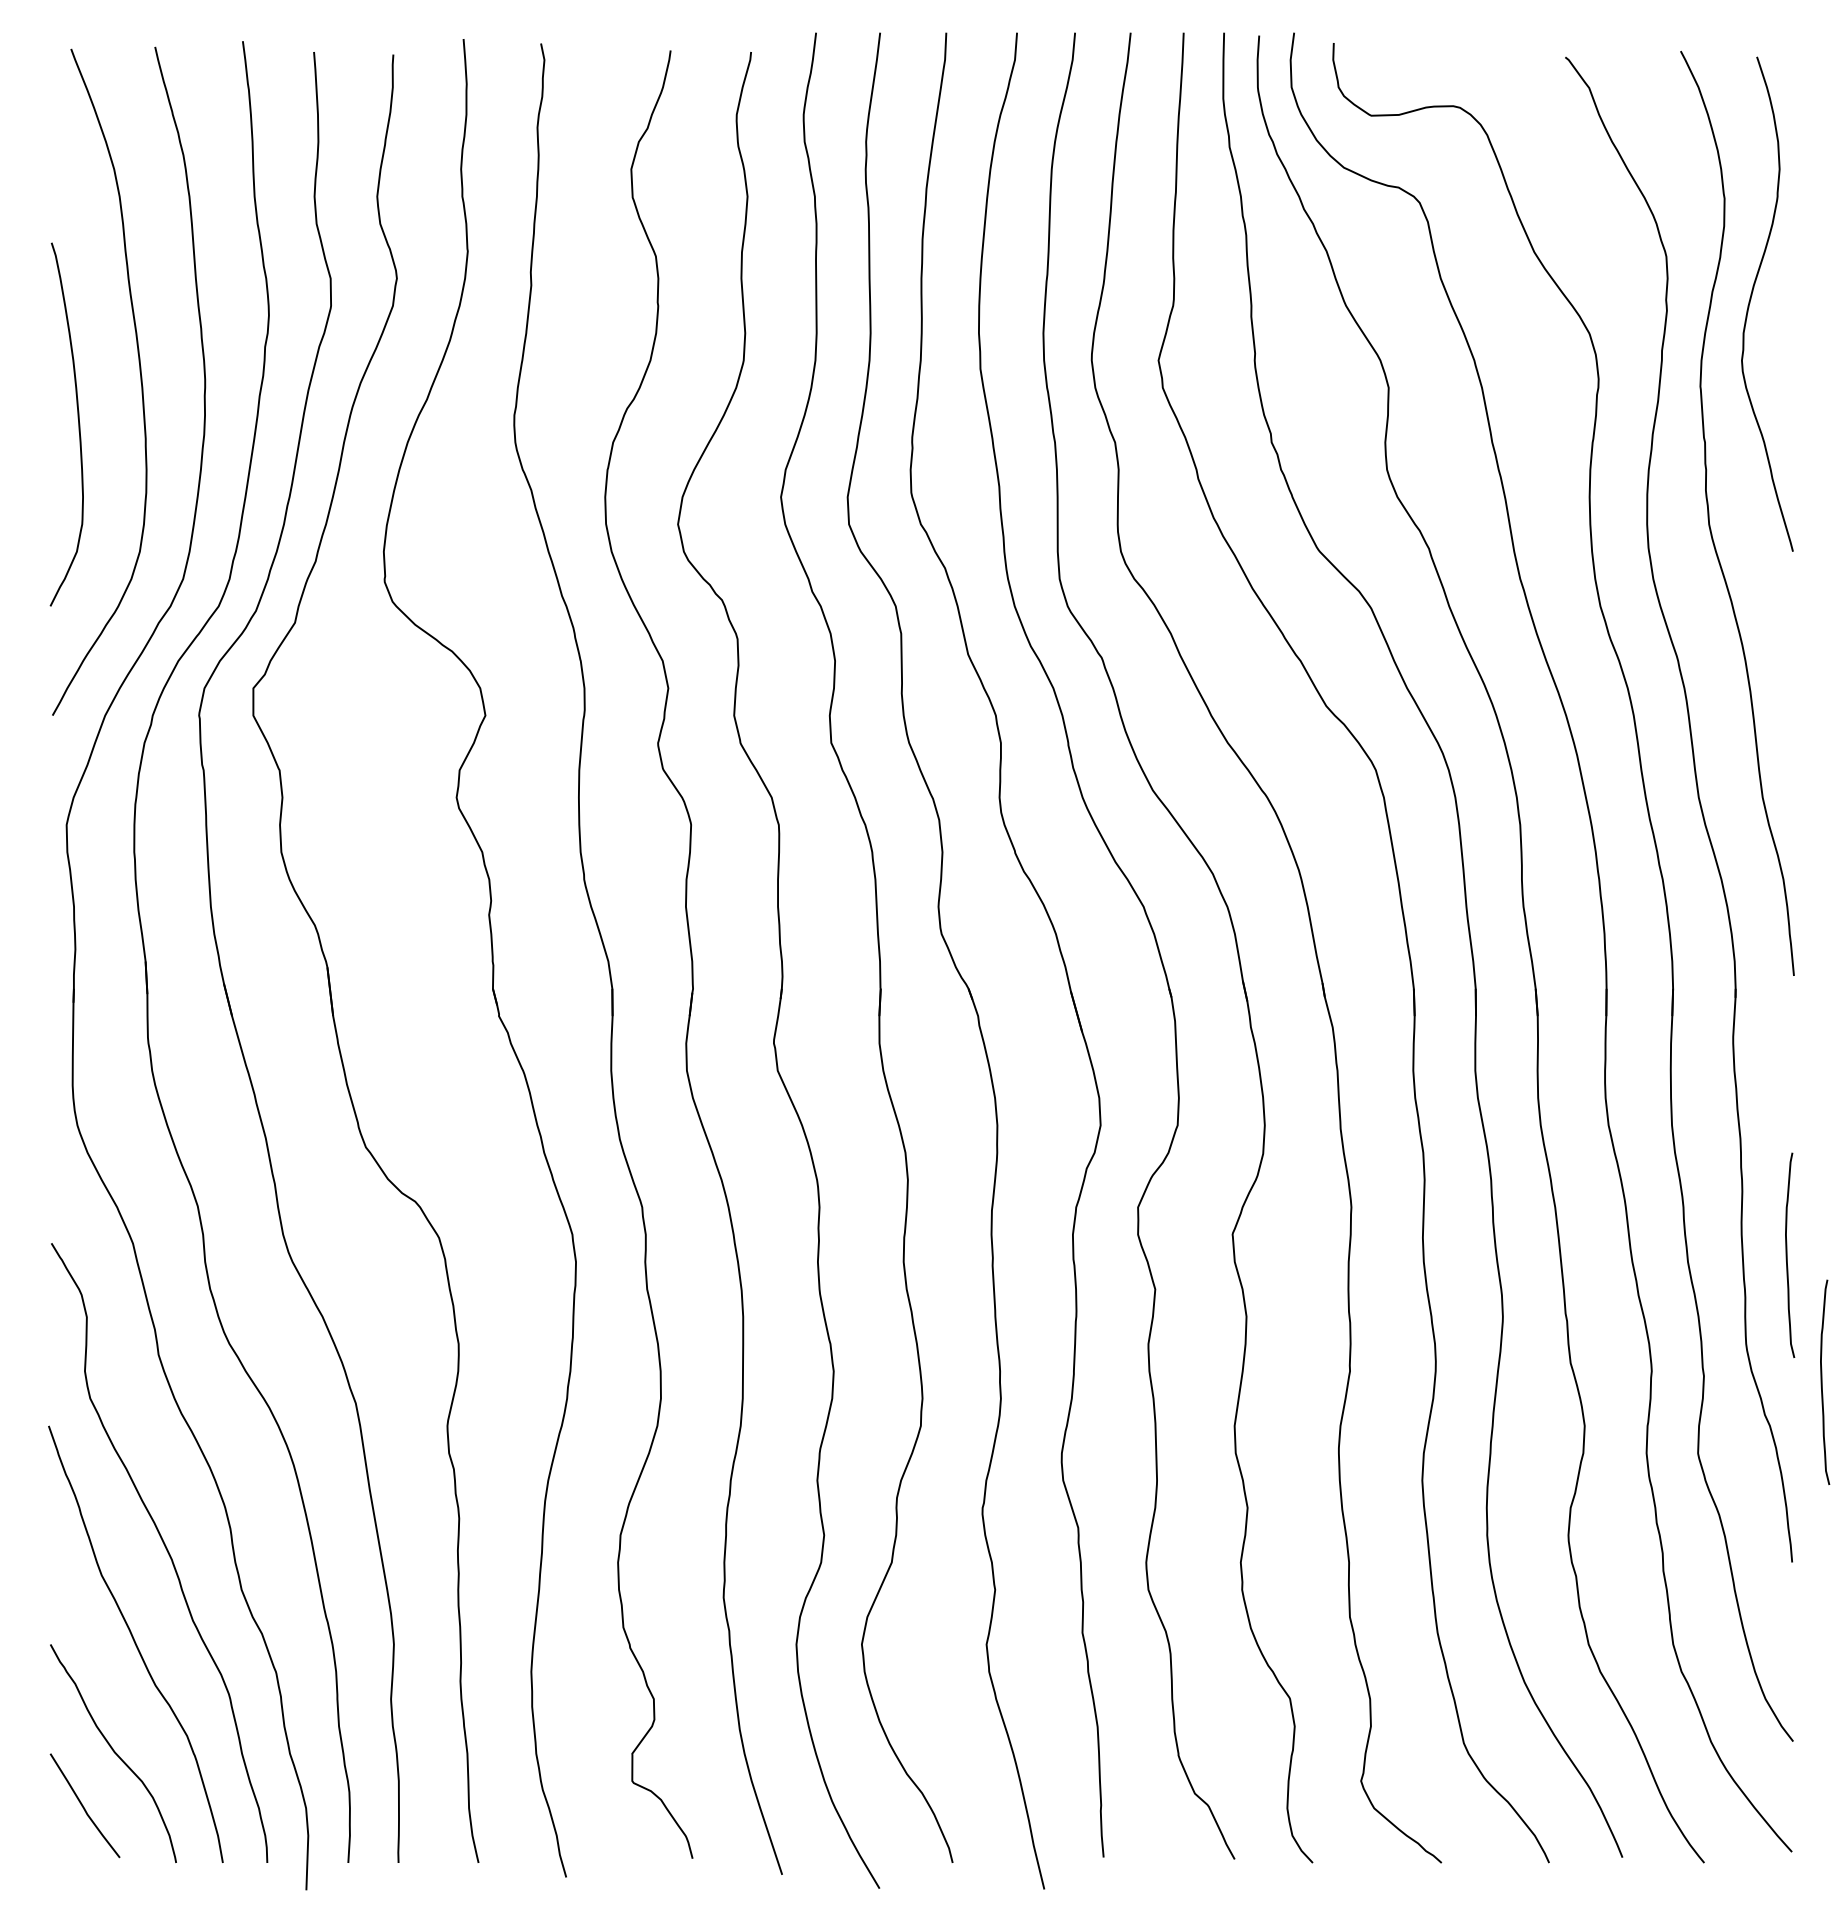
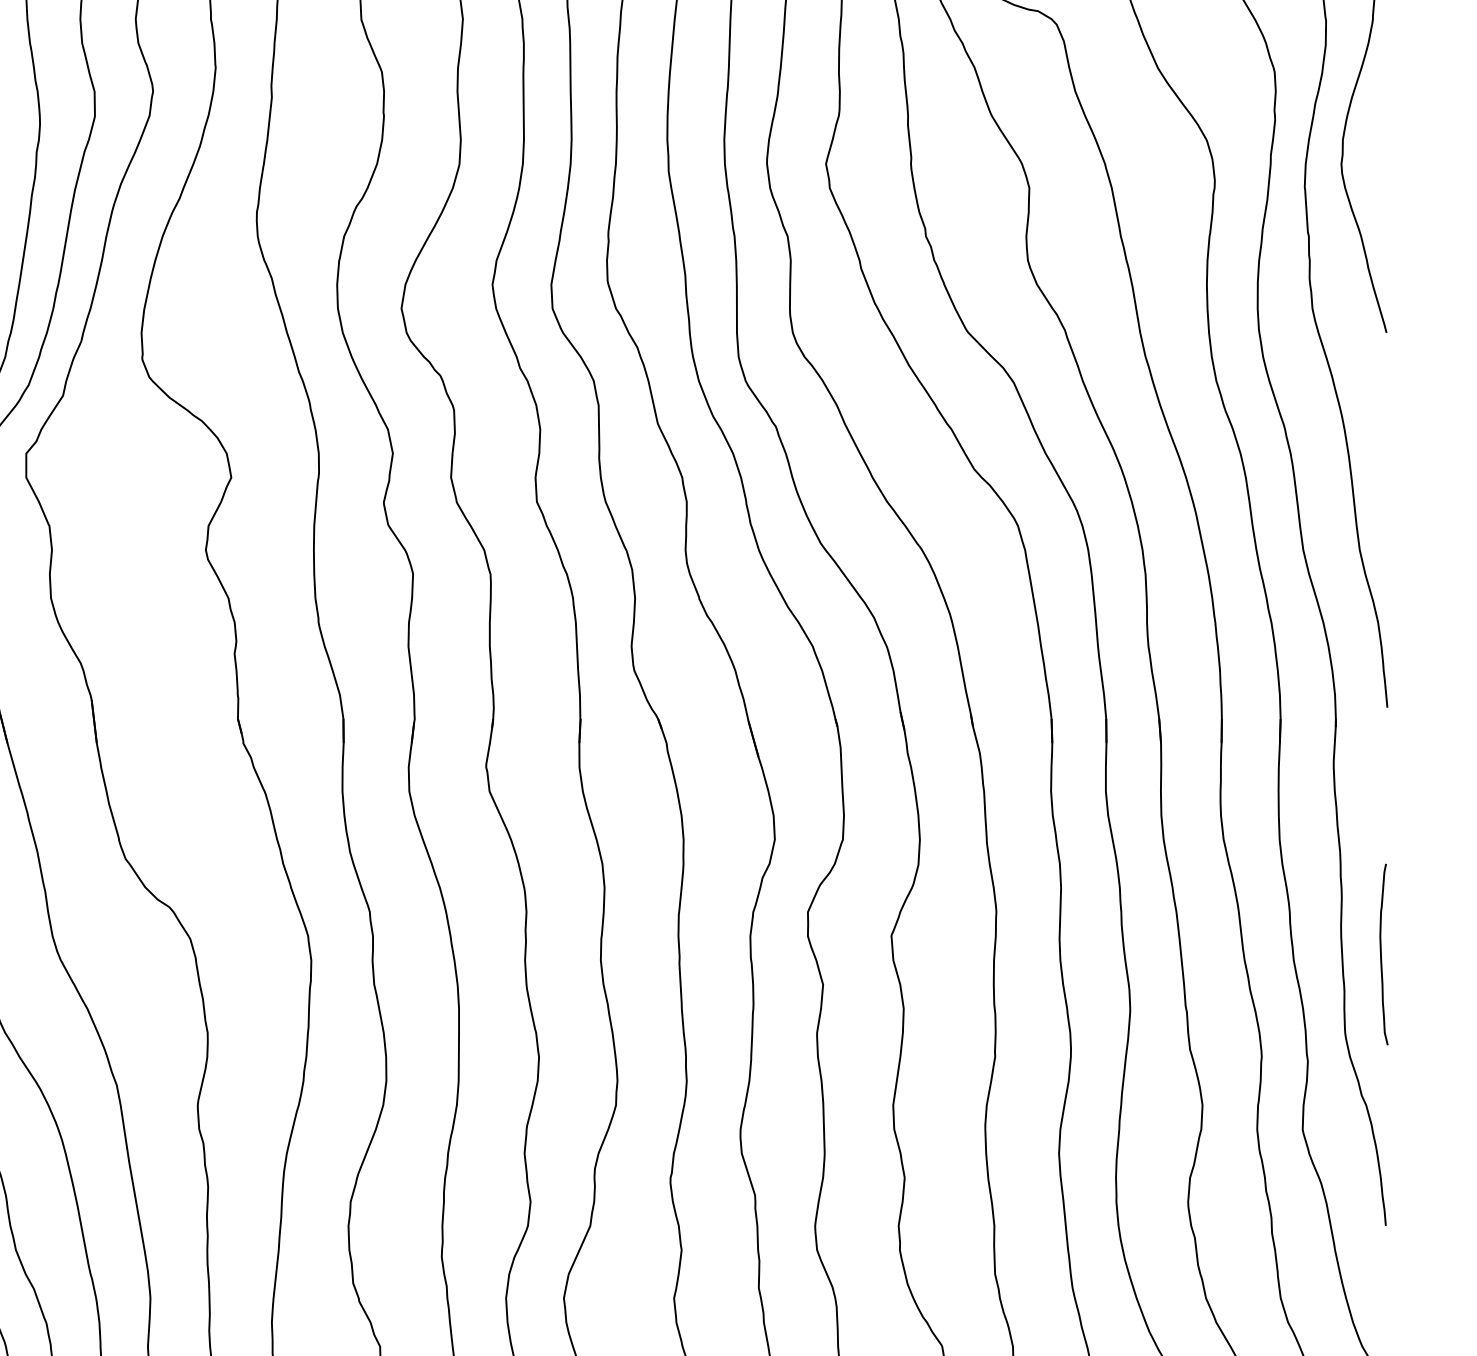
curve: (1822, 1381) -> (1412, 1065), removed

